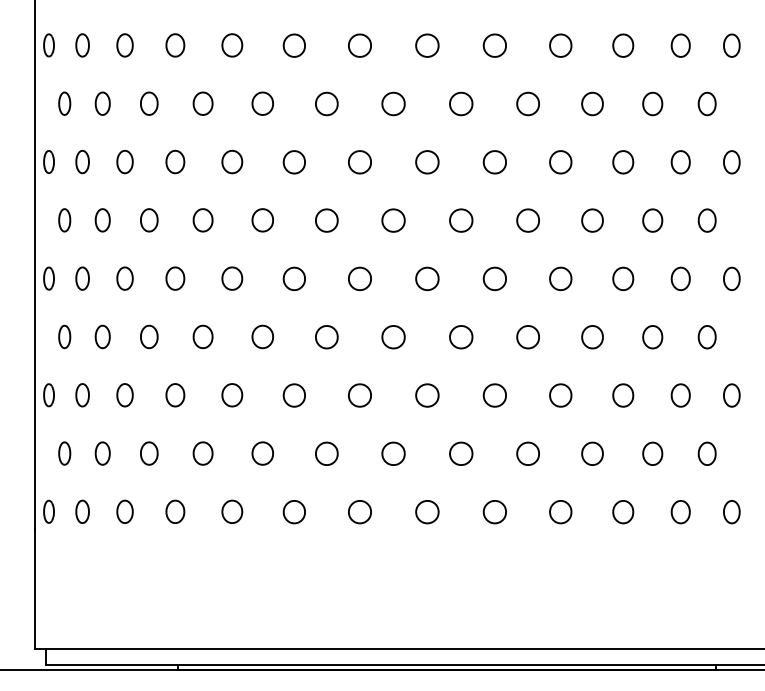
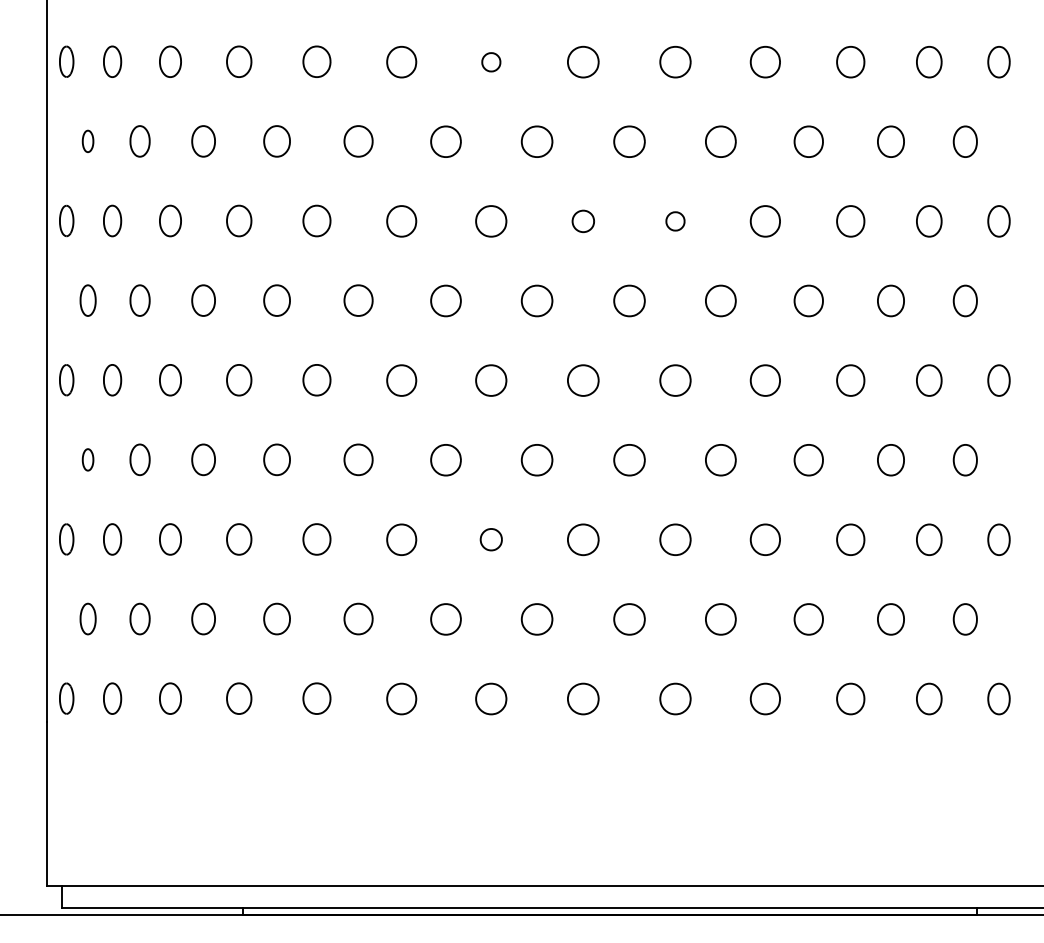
part: (360, 45) -> (491, 62), size x0.6
part: (64, 103) -> (87, 141), size x0.7
part: (427, 162) -> (583, 221), size x0.7
part: (494, 162) -> (675, 221), size x0.6
part: (64, 336) -> (87, 459), size x0.7
part: (360, 395) -> (491, 539), size x0.7

